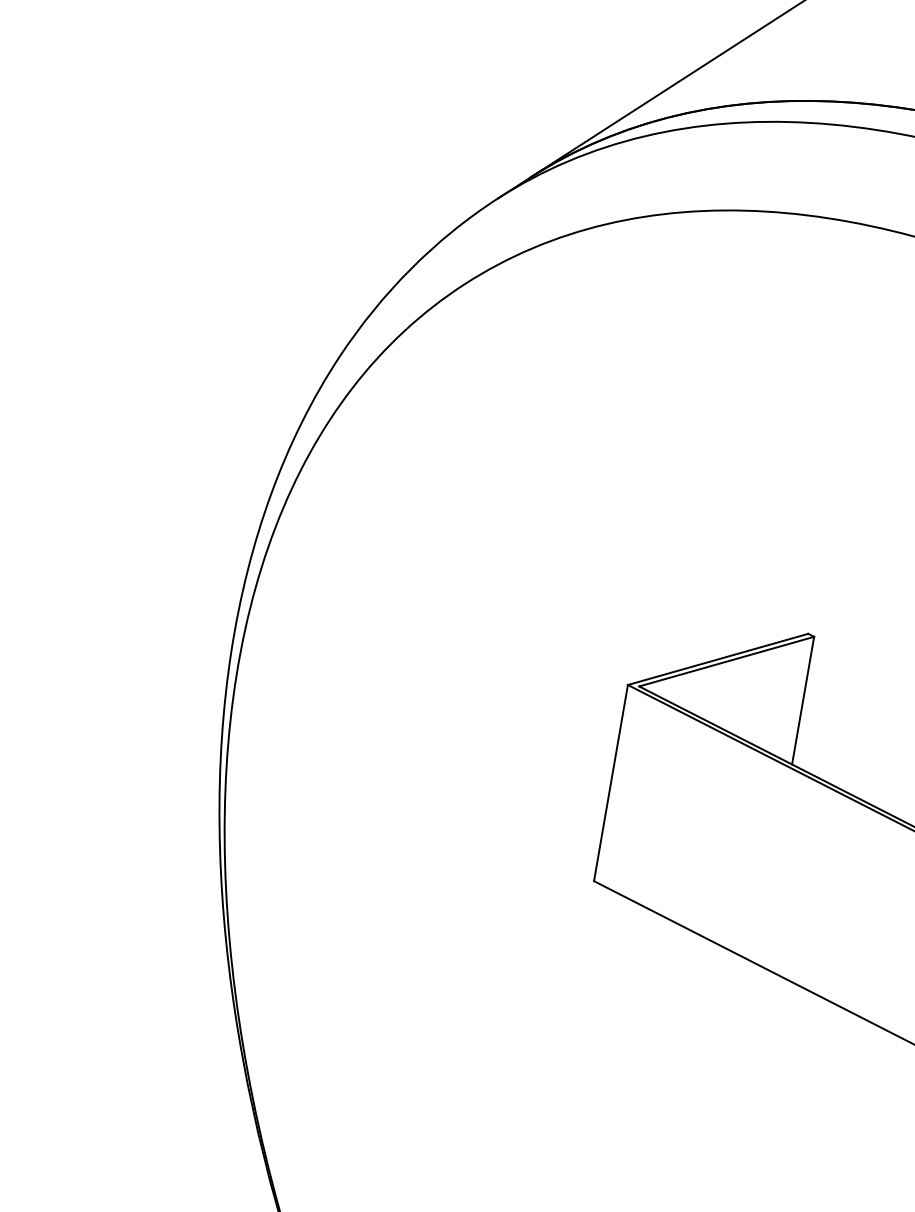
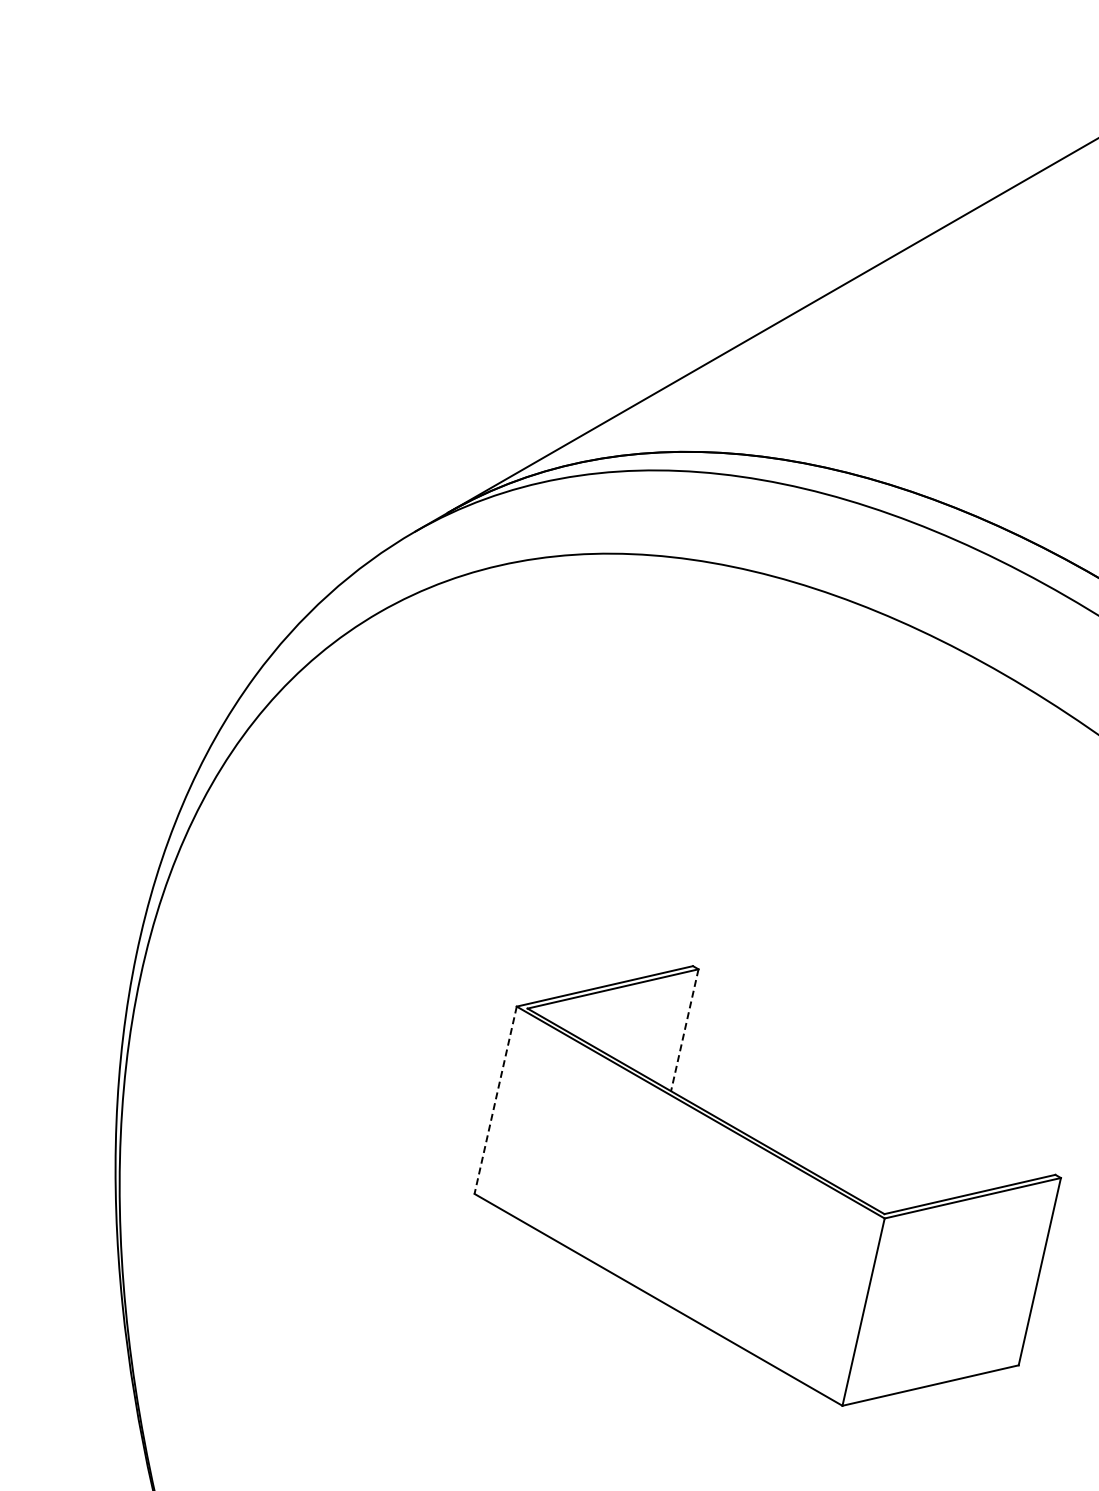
line: (802, 700) -> (684, 1030), solid -> dashed
line: (610, 783) -> (495, 1100), solid -> dashed

